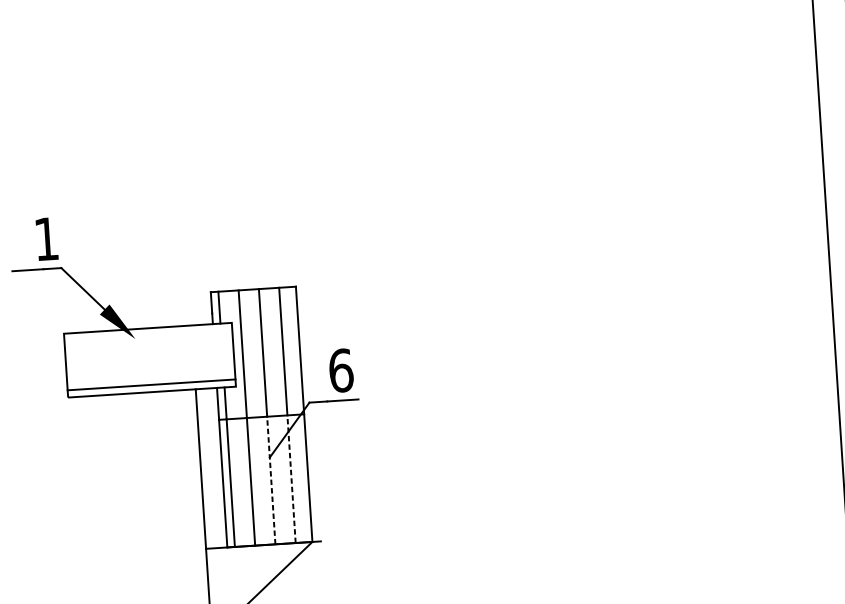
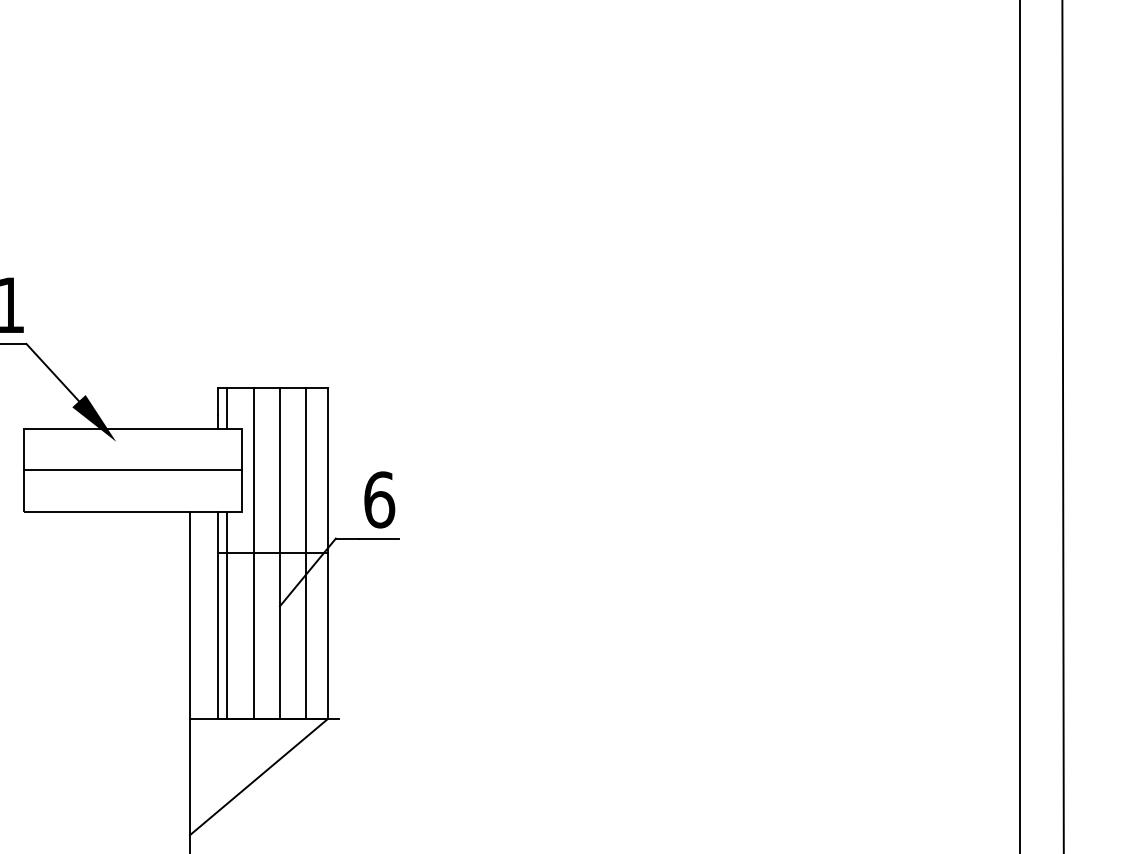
line: (151, 384) -> (133, 470), moved
line: (291, 479) -> (306, 636), dashed -> solid
line: (271, 480) -> (280, 636), dashed -> solid

